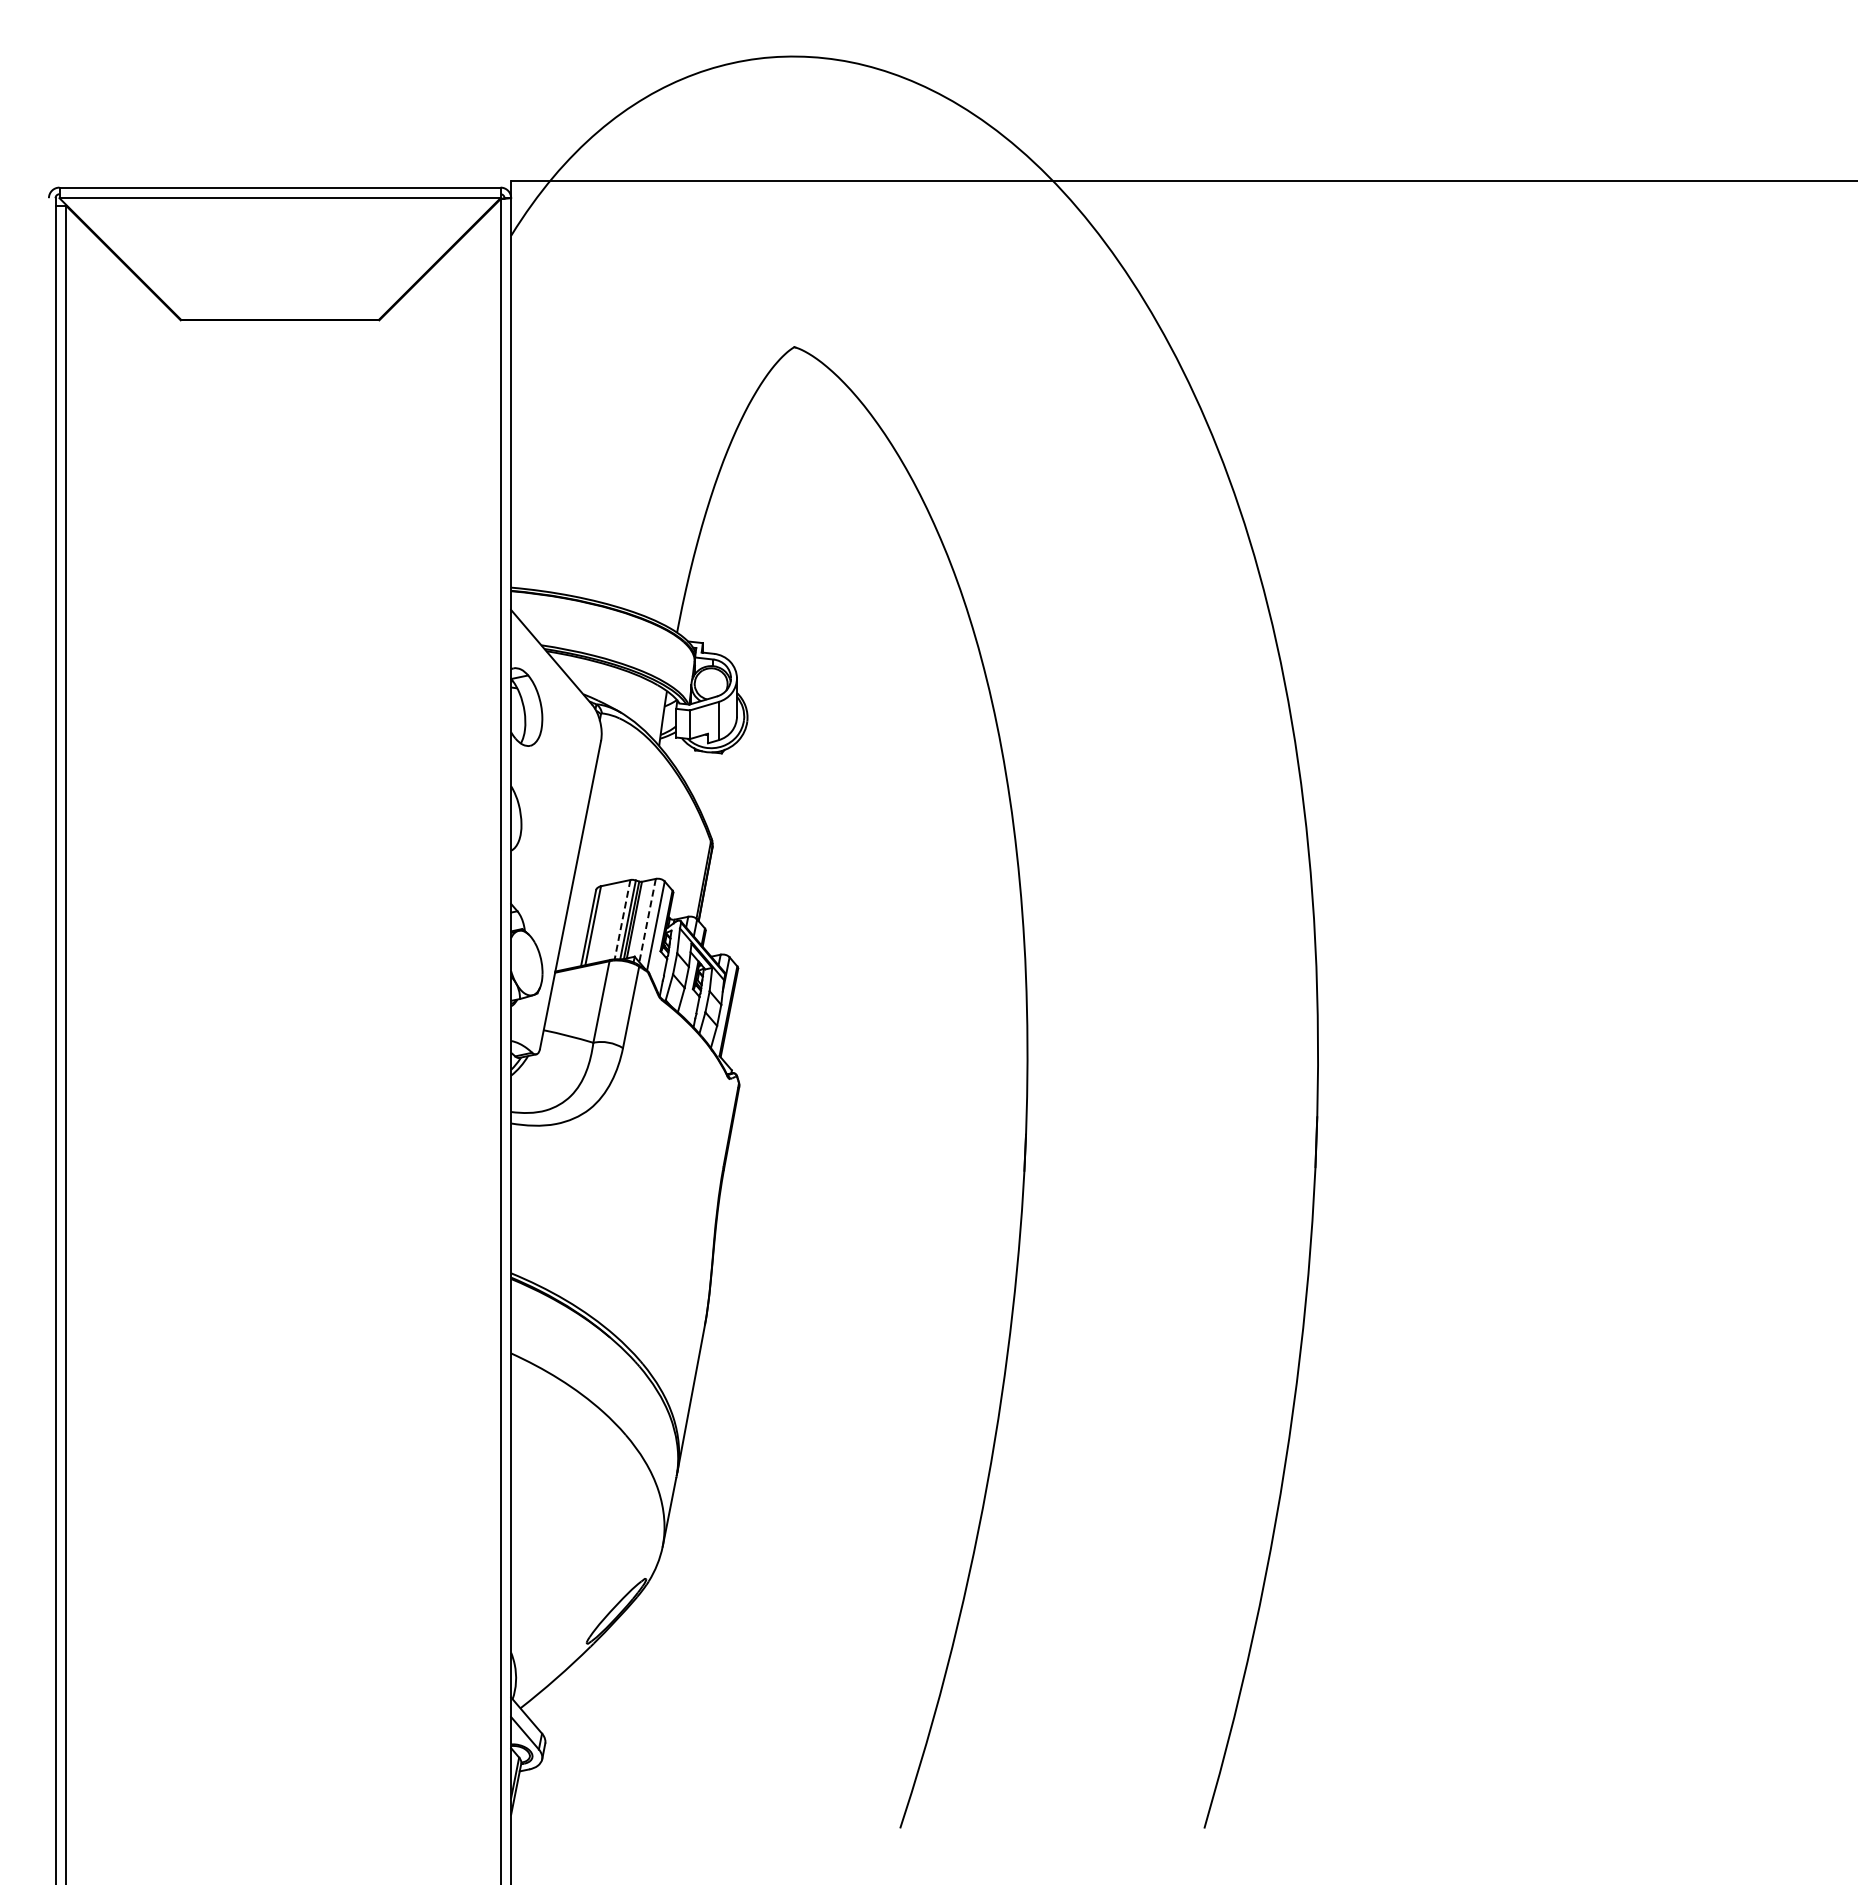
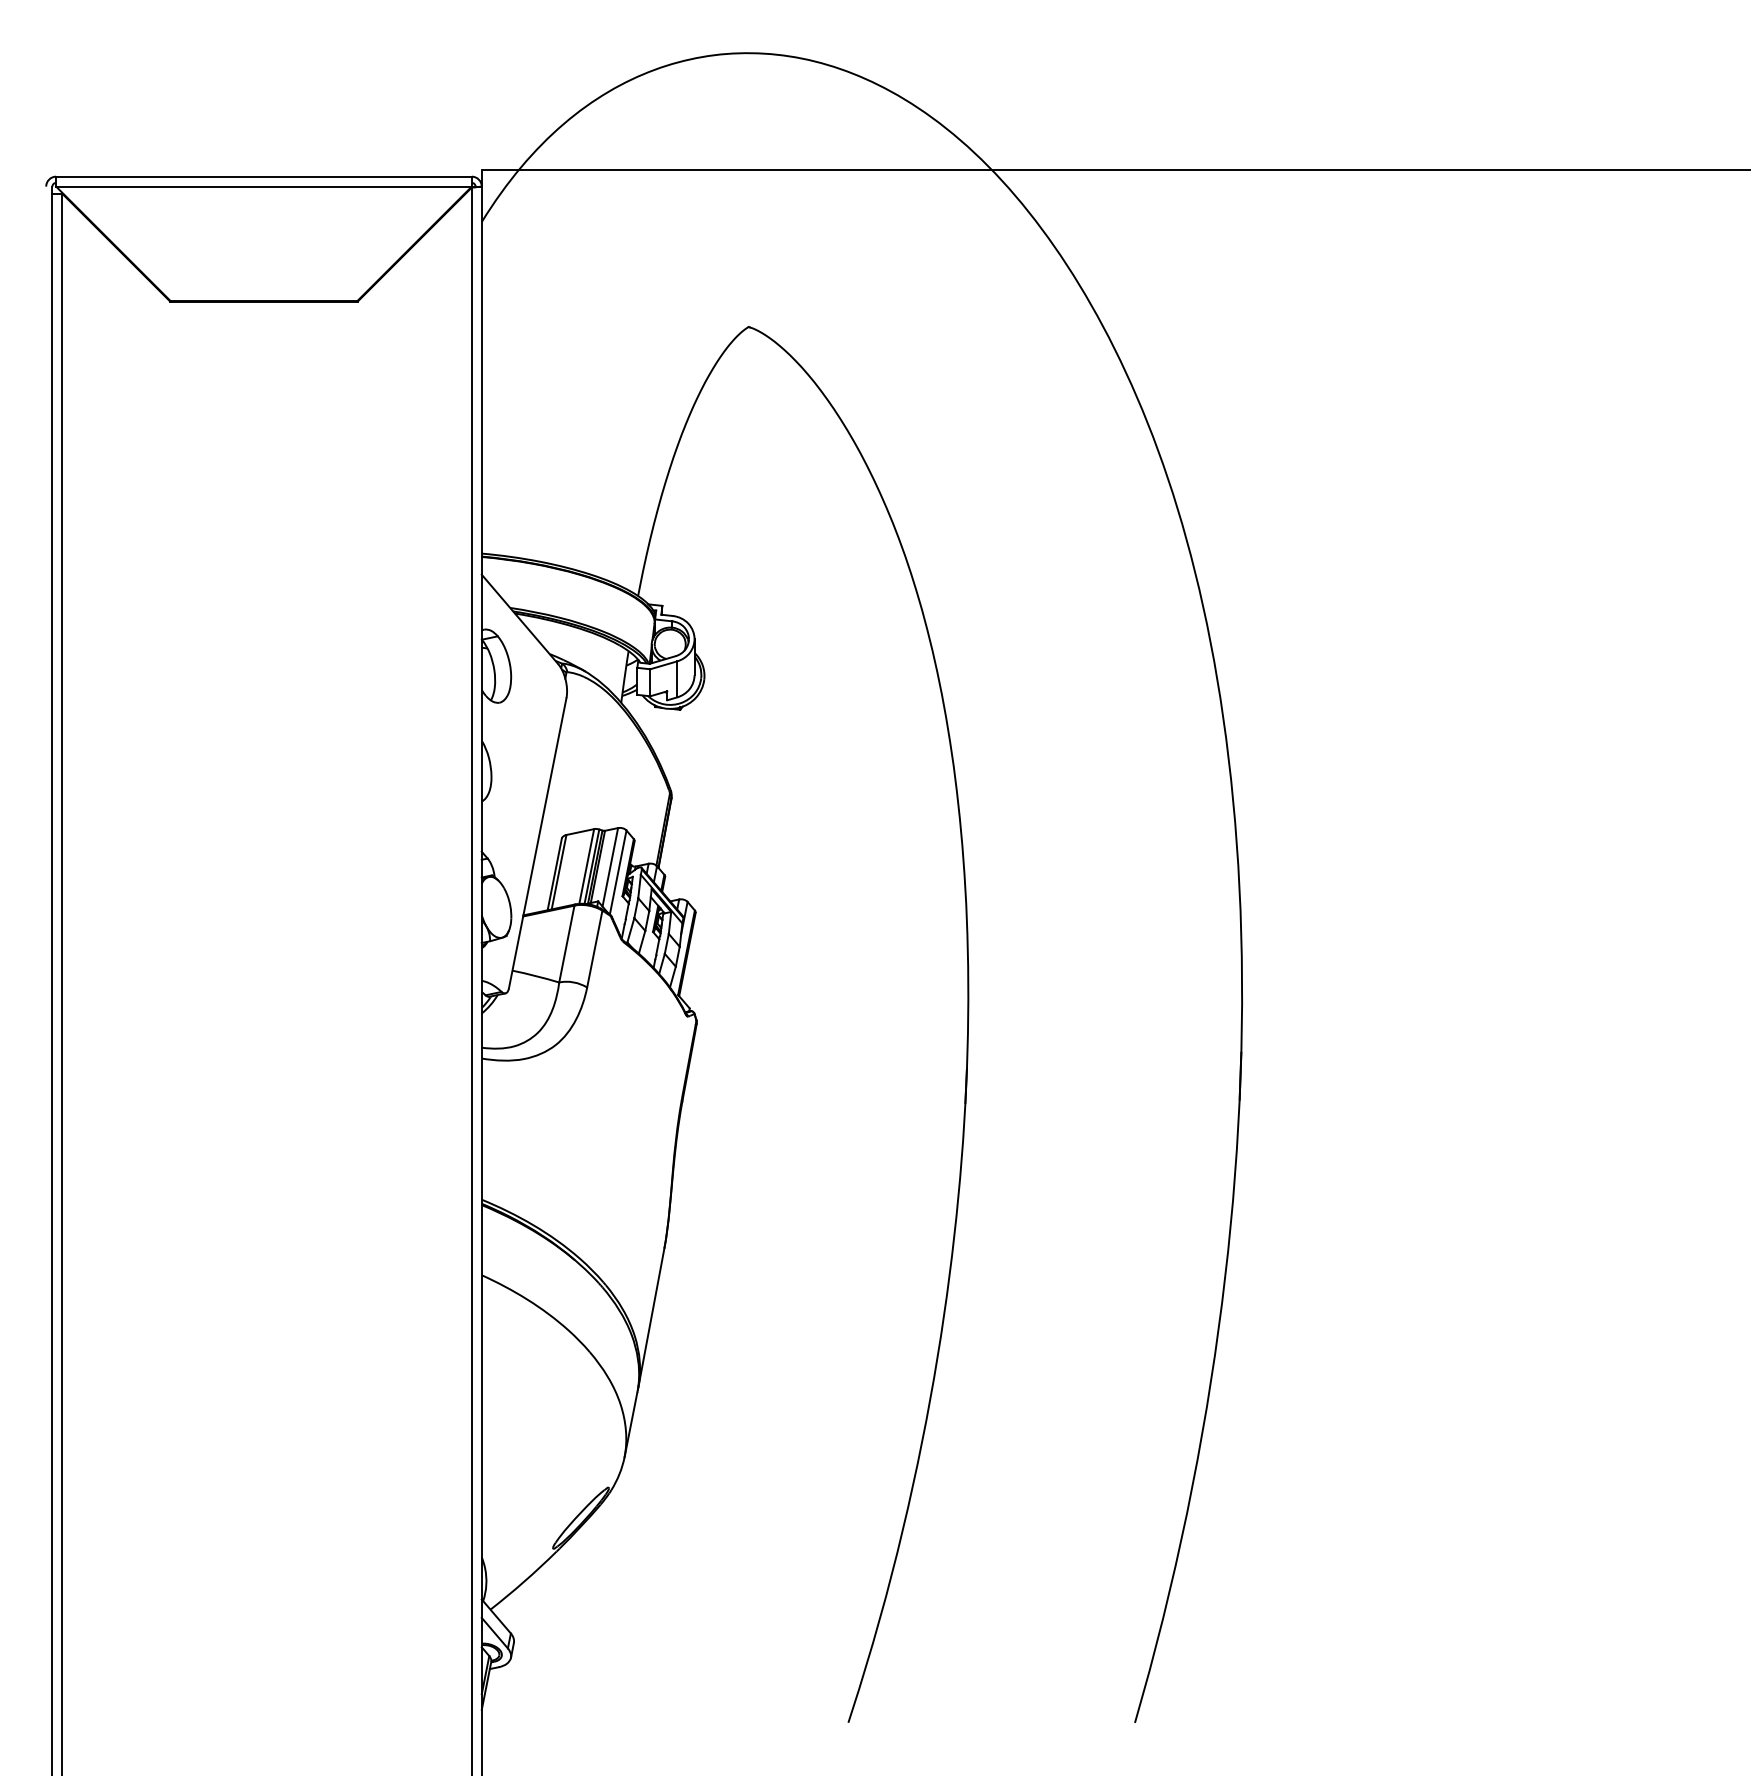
line: (622, 920) -> (586, 867), dashed -> solid
line: (647, 921) -> (610, 868), dashed -> solid

